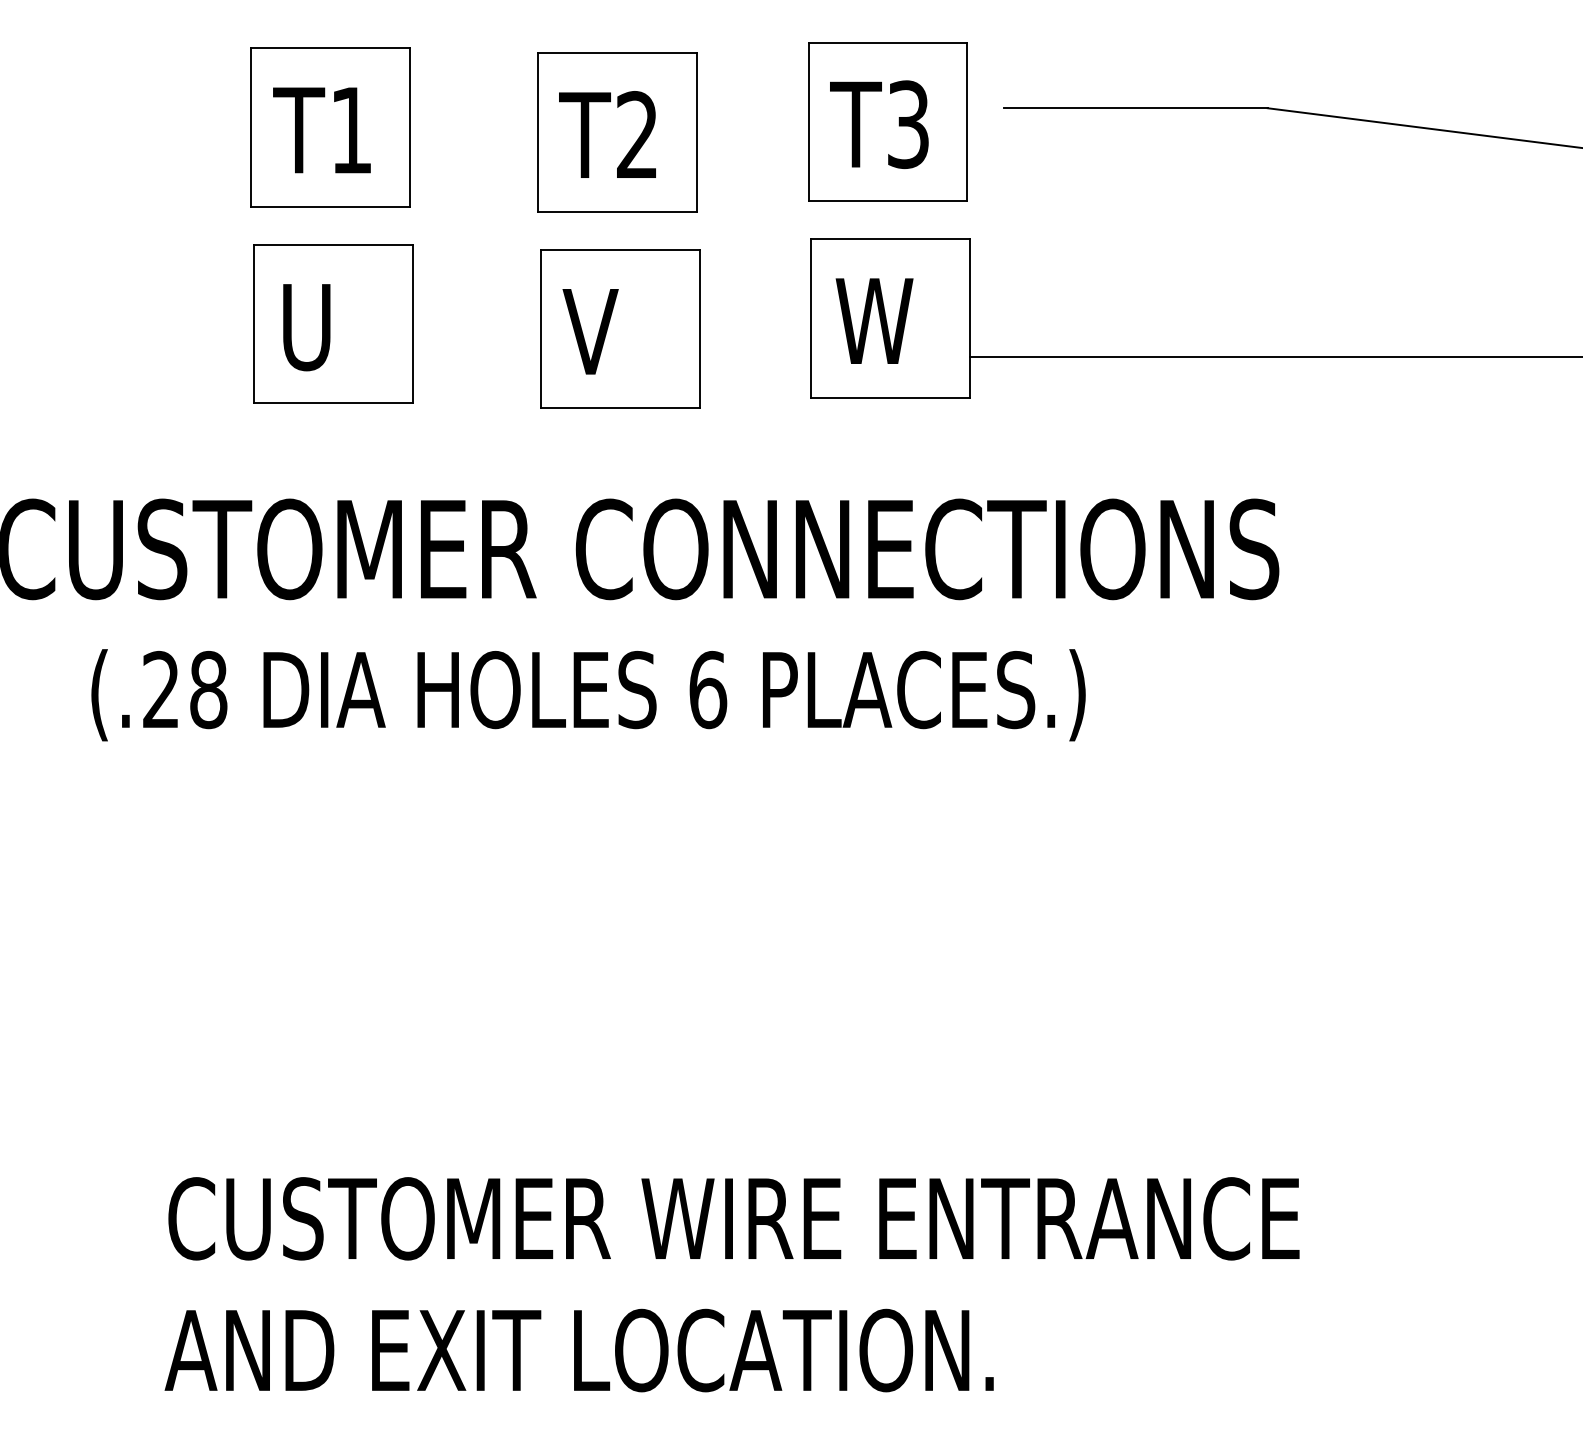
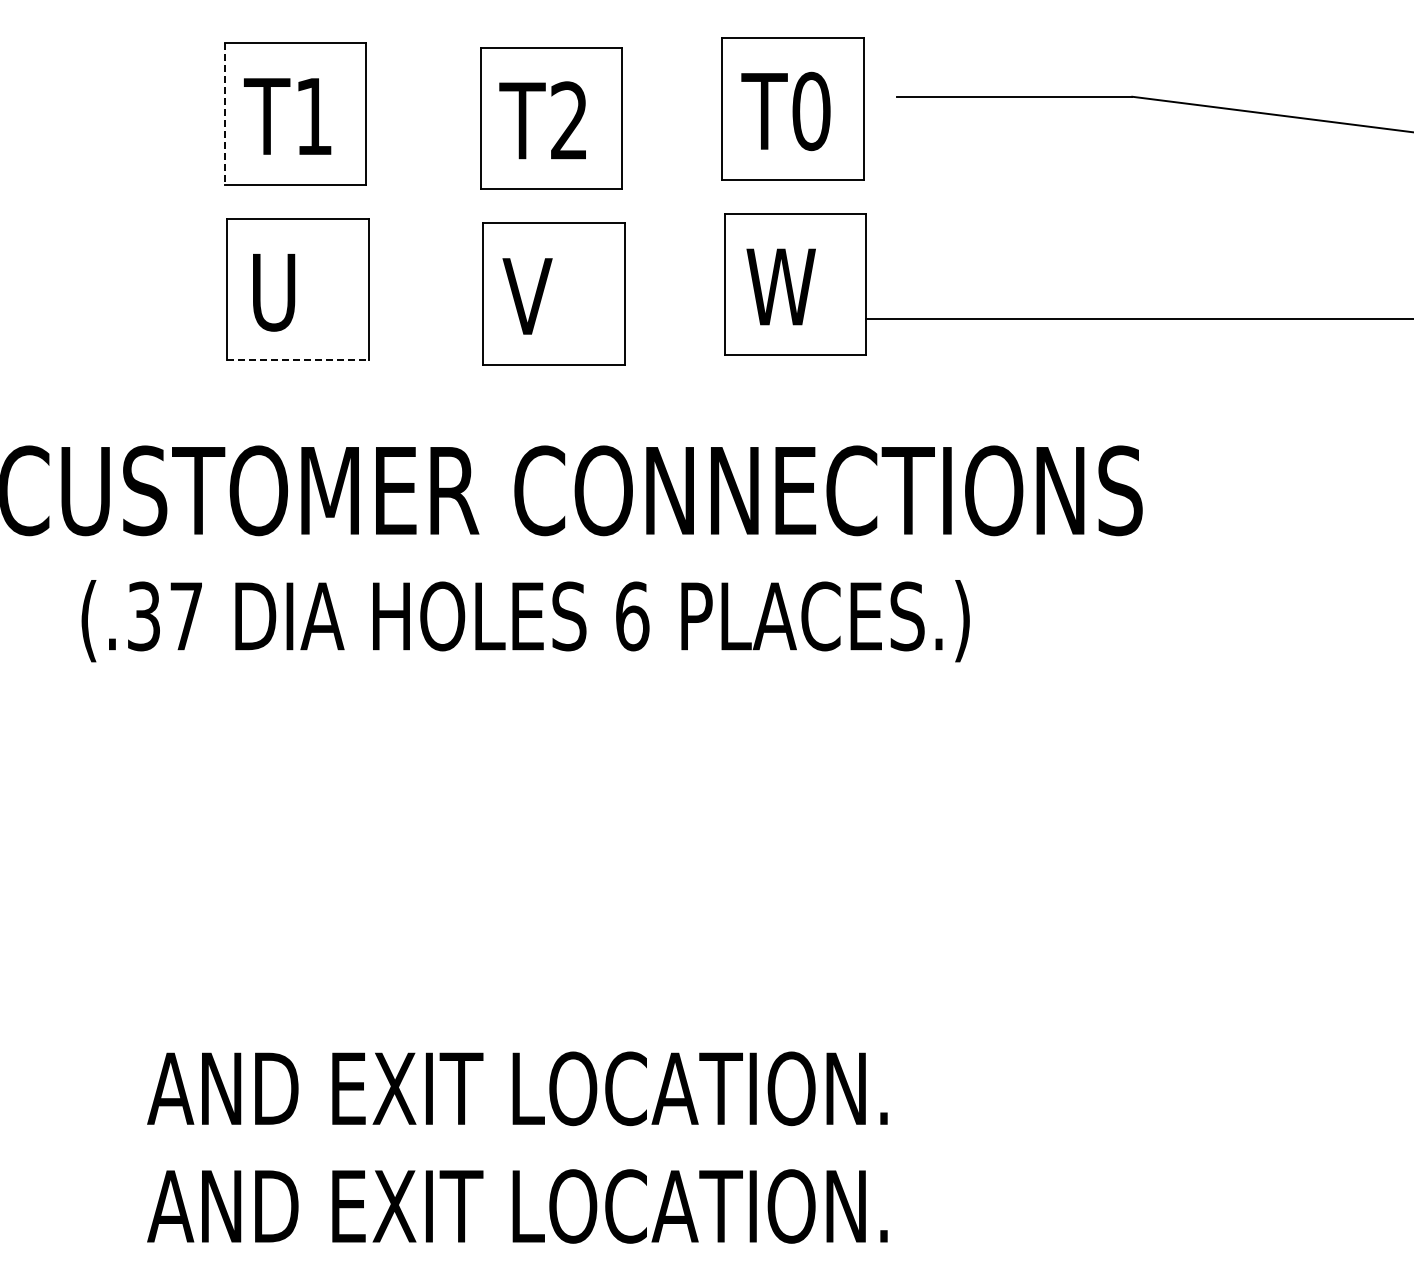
text: (908, 124) -> (811, 111), T3 -> T0
line: (251, 126) -> (224, 113), solid -> dashed
line: (333, 403) -> (297, 360), solid -> dashed
text: (185, 690) -> (165, 616), (.28 -> (.37
text: (731, 1218) -> (653, 1088), CUSTOMER WIRE ENTRANCE -> AND EXIT LOCATION.

